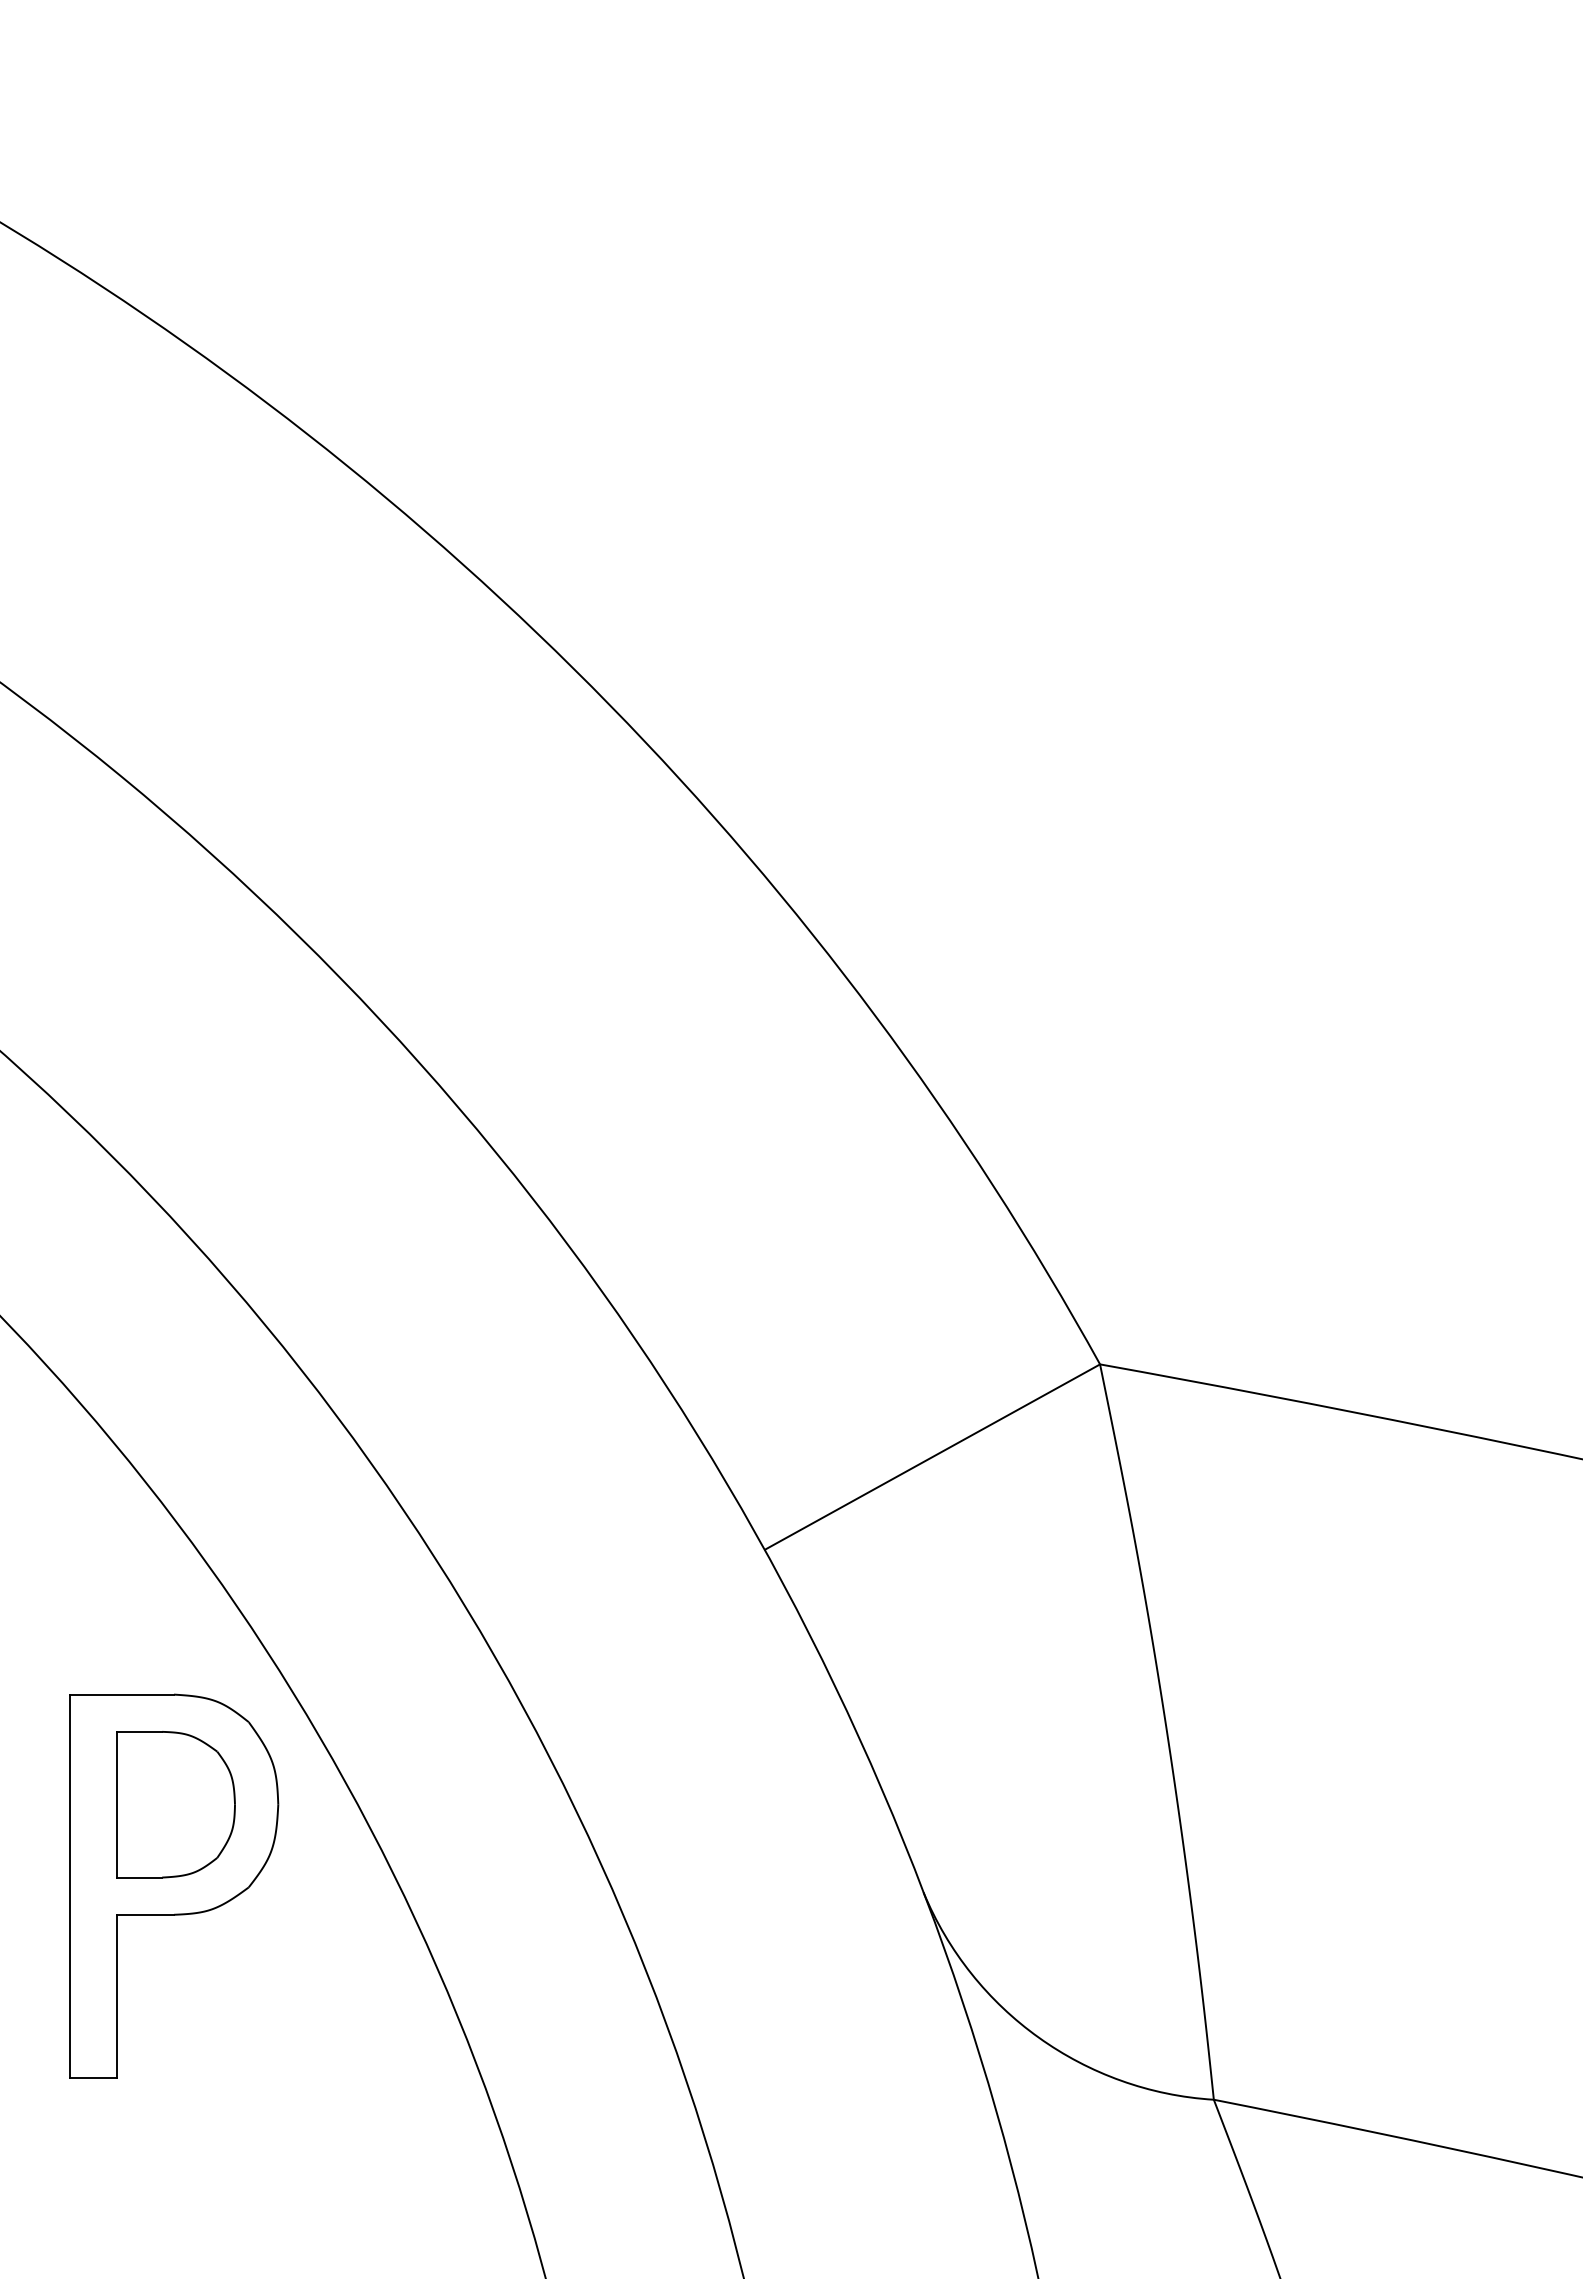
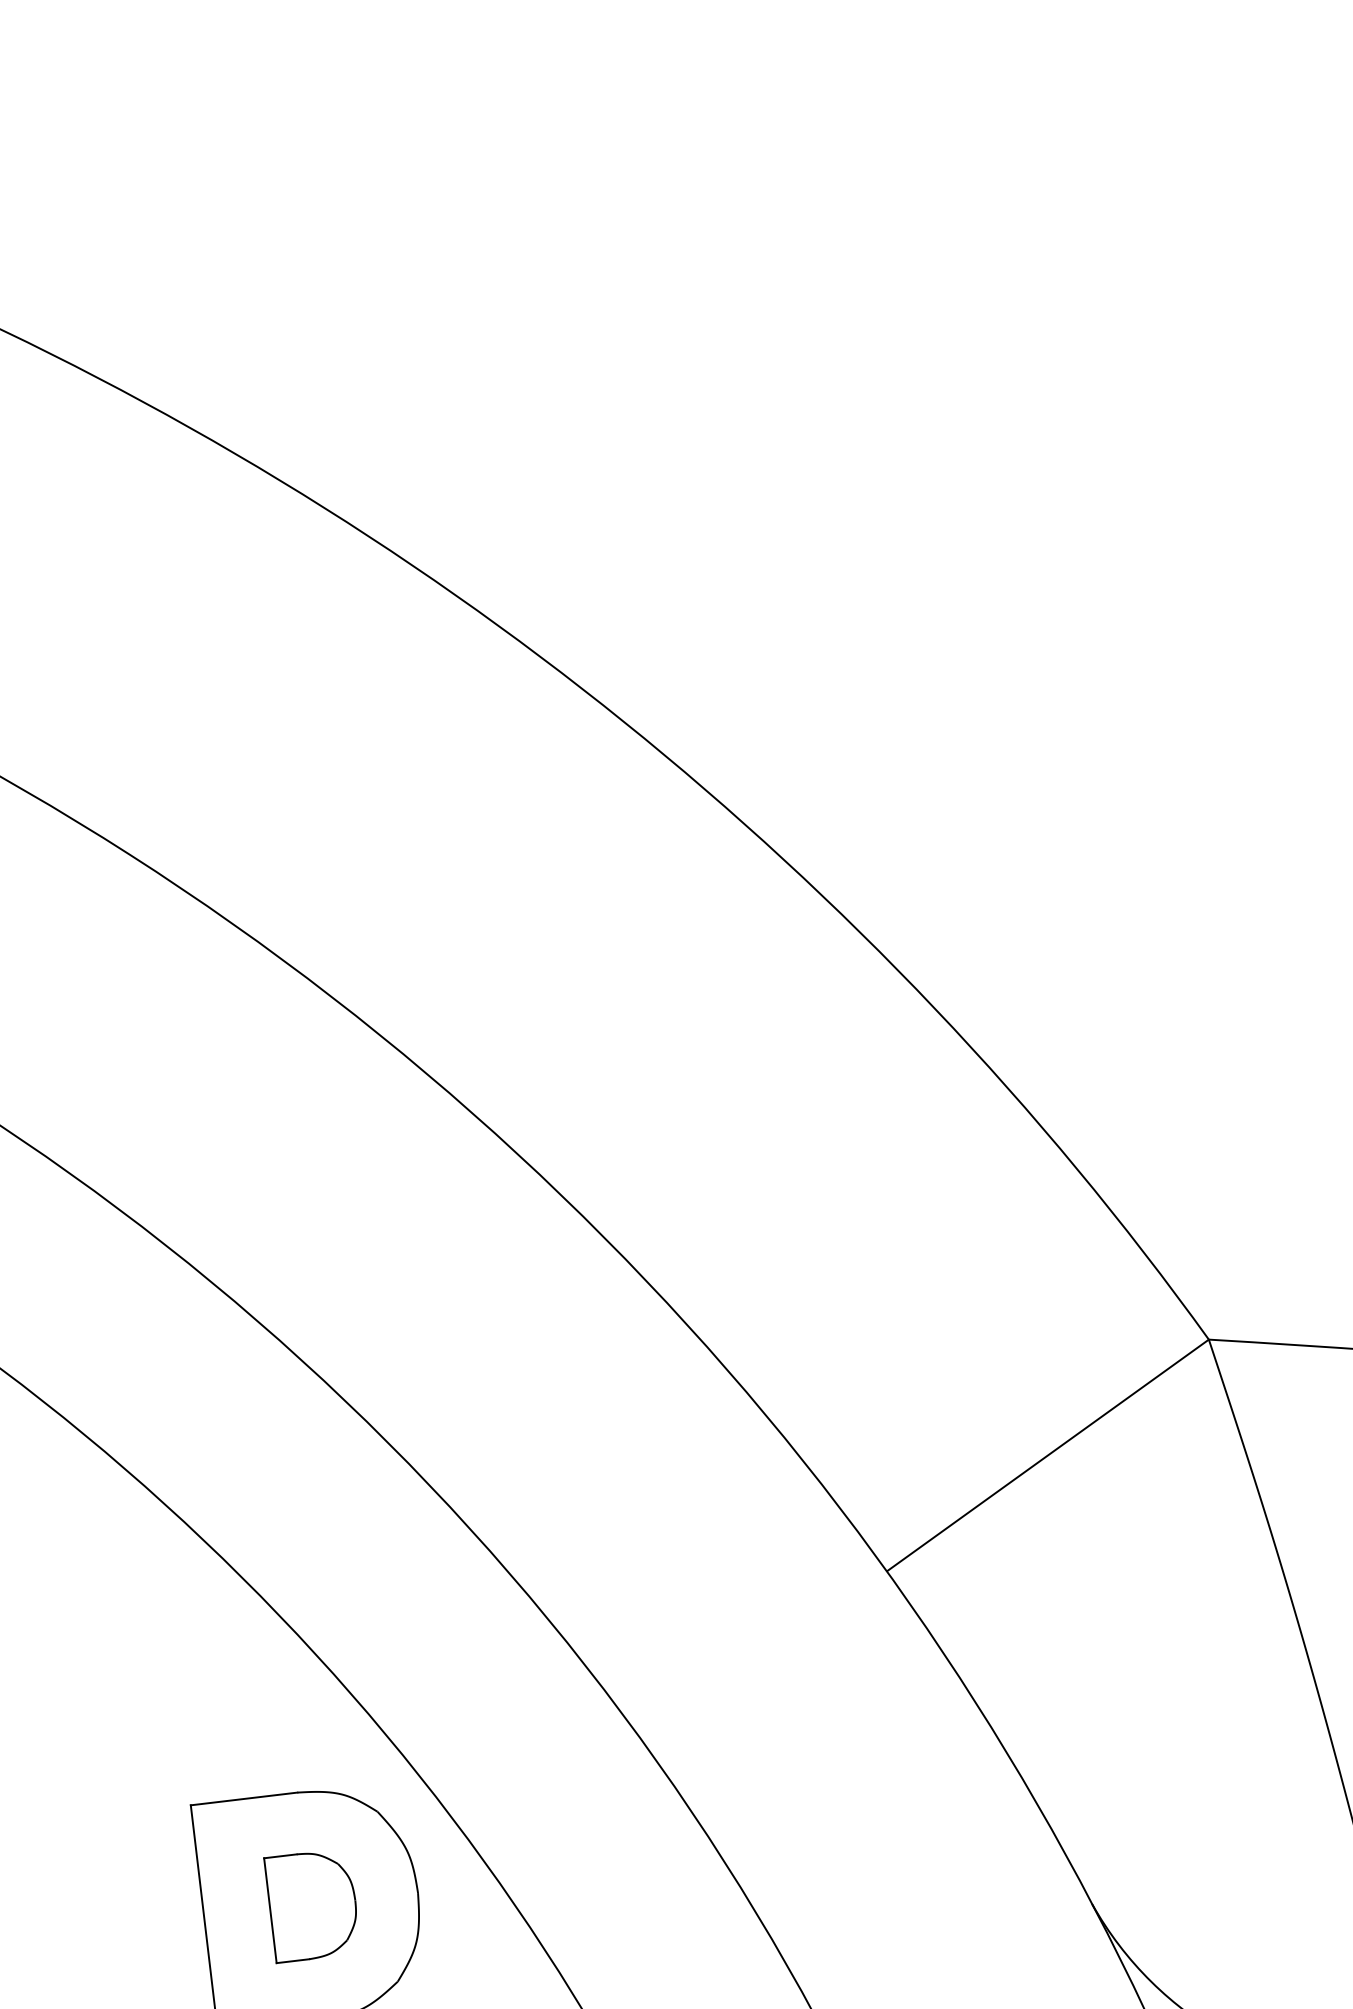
part: (175, 1804) -> (312, 1905), size x0.7

